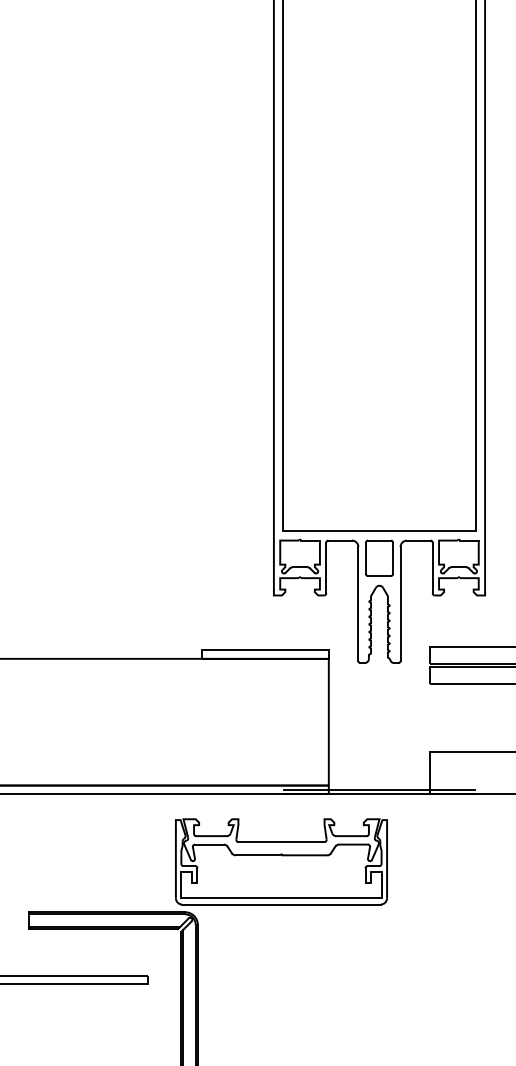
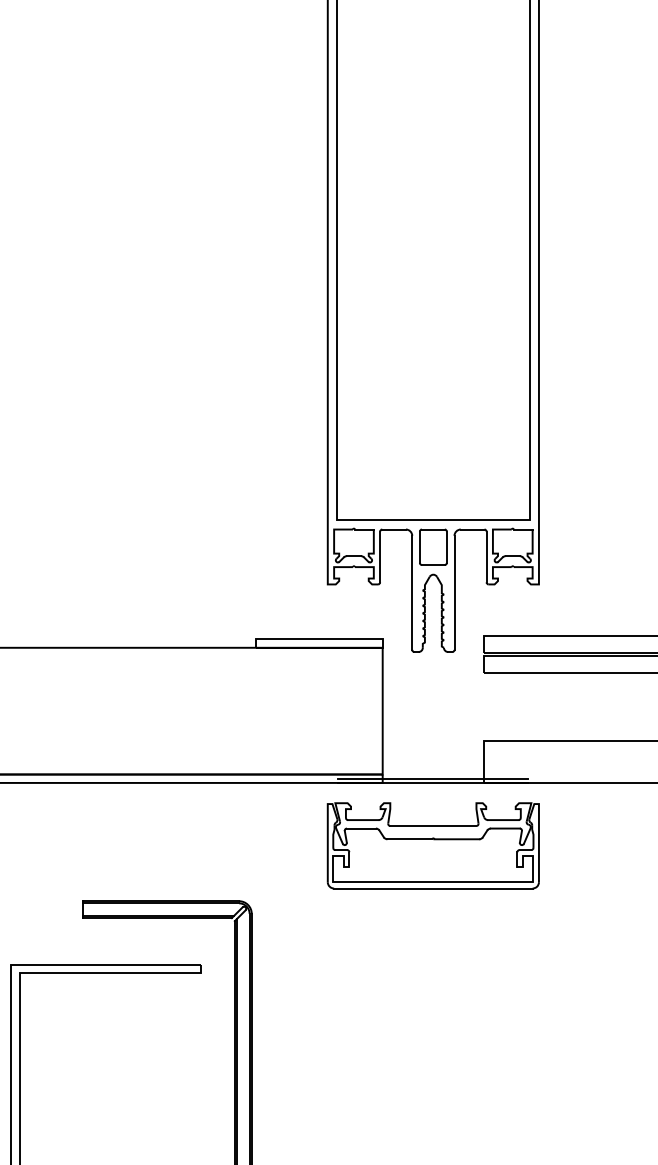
part: (280, 861) -> (432, 845), moved

